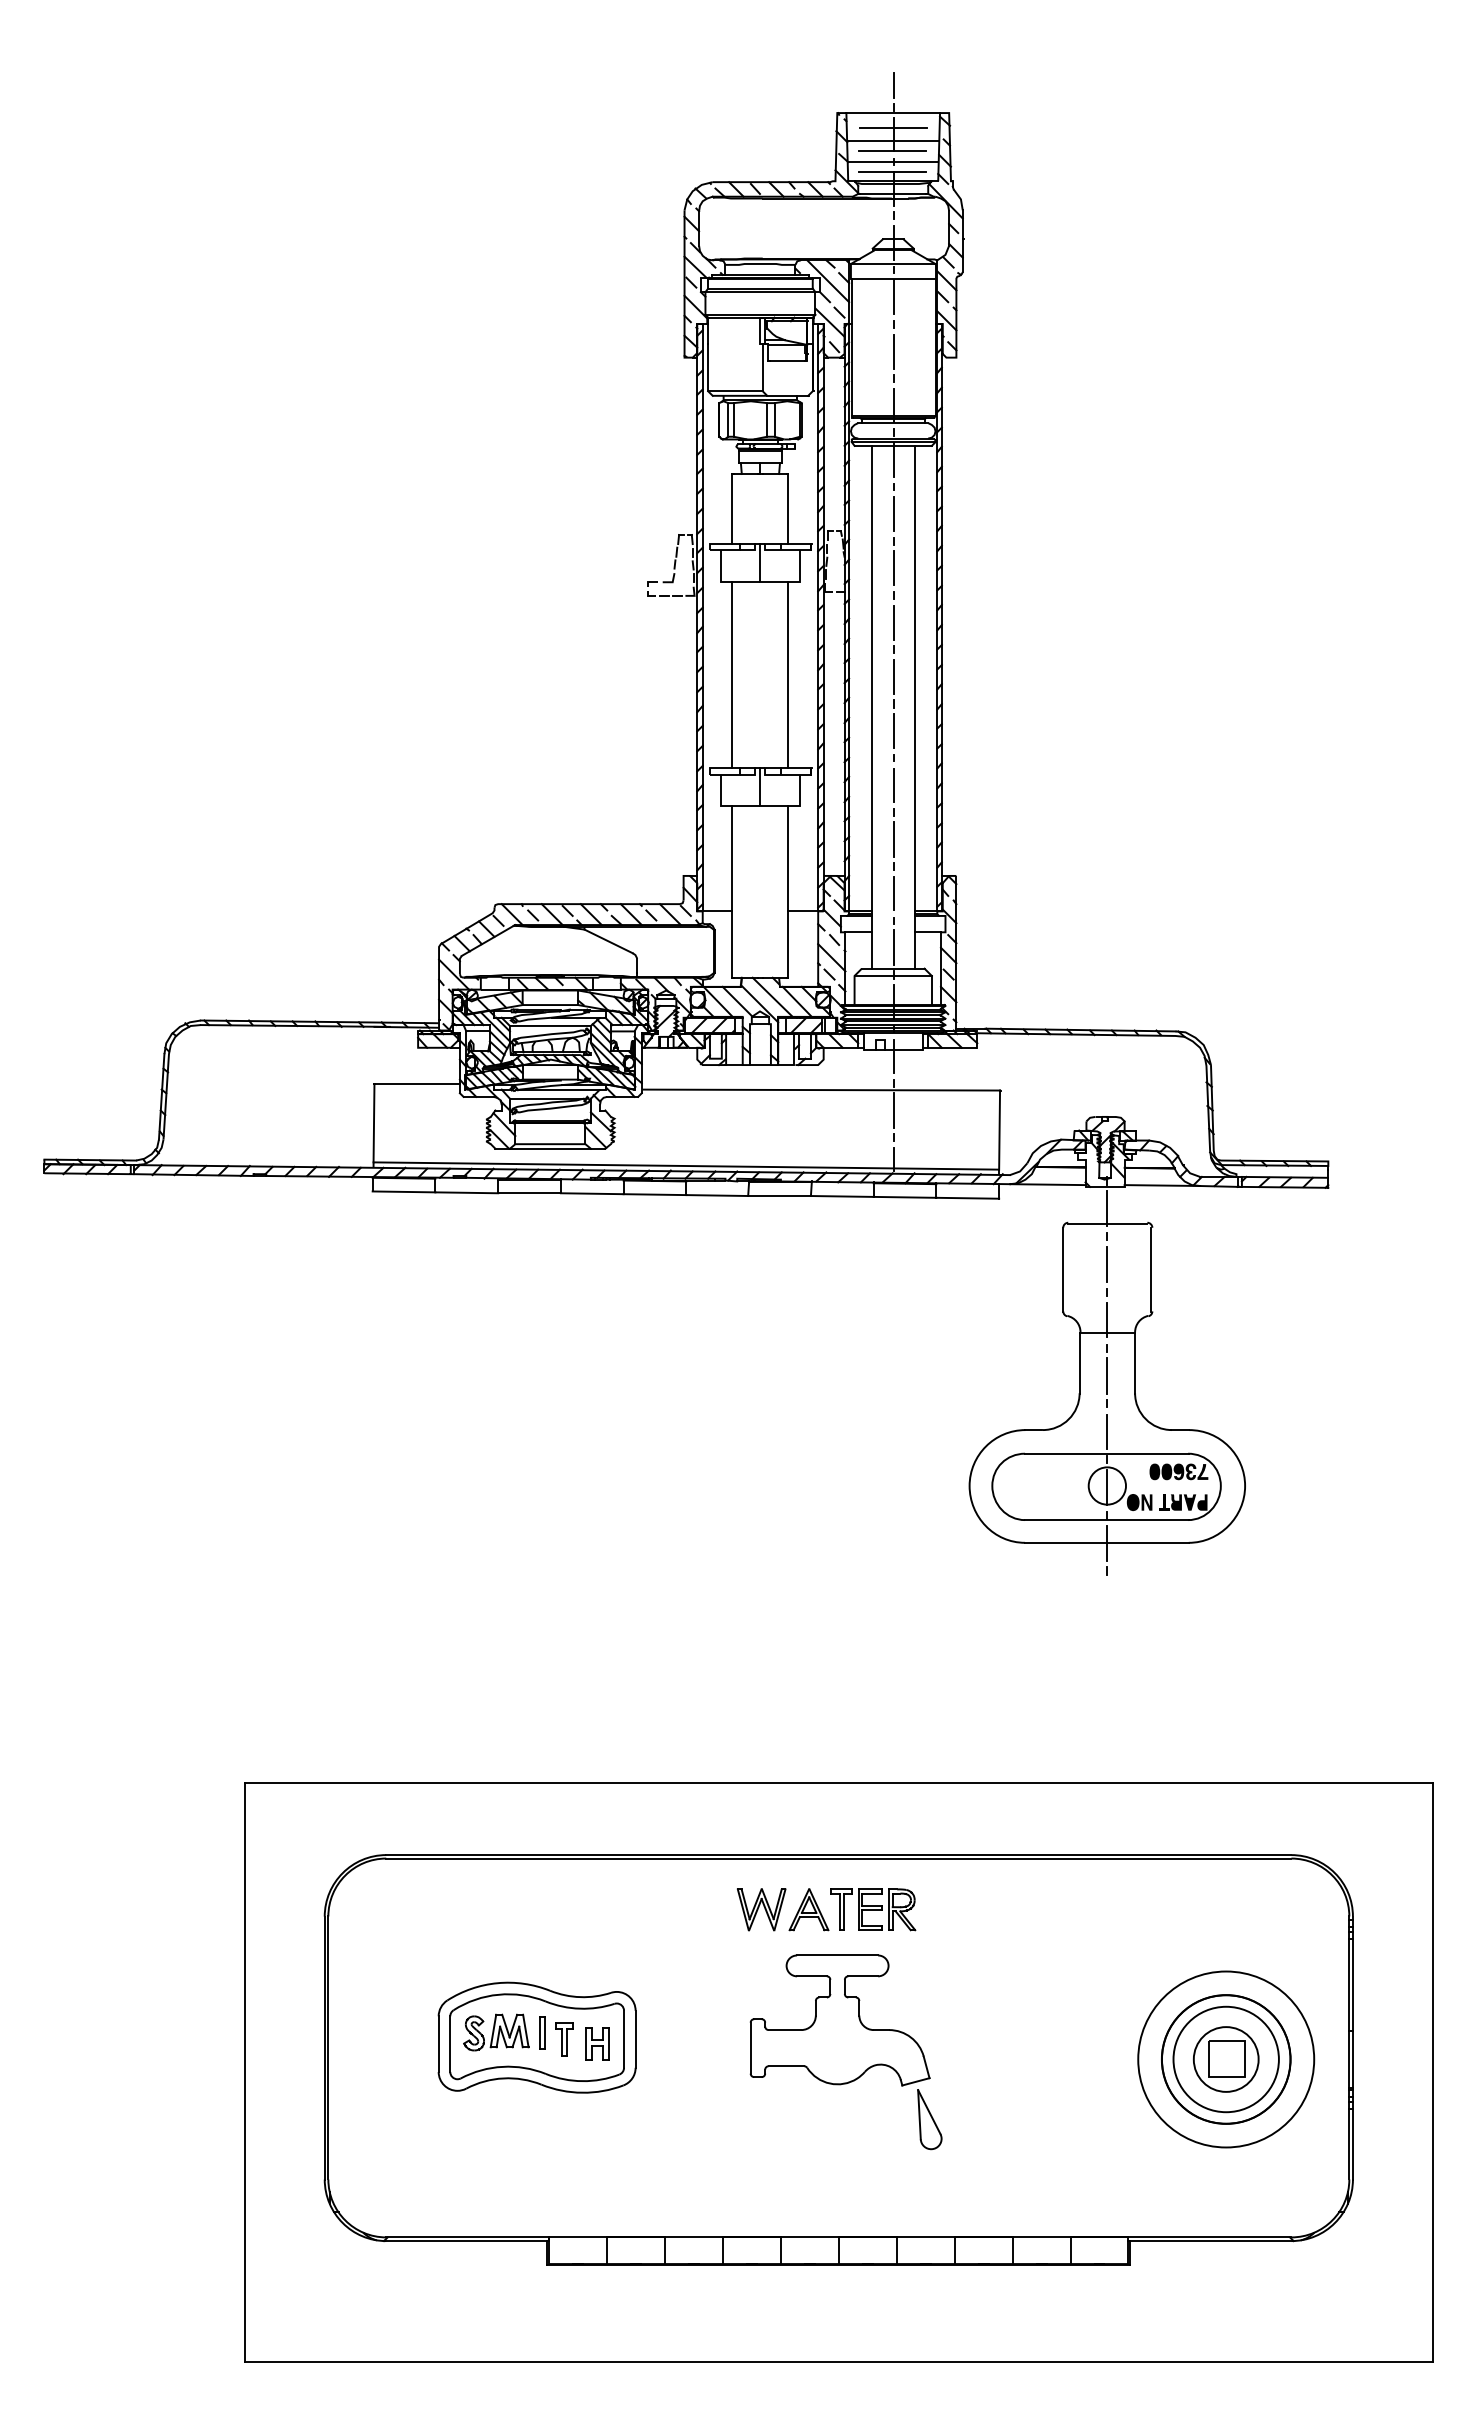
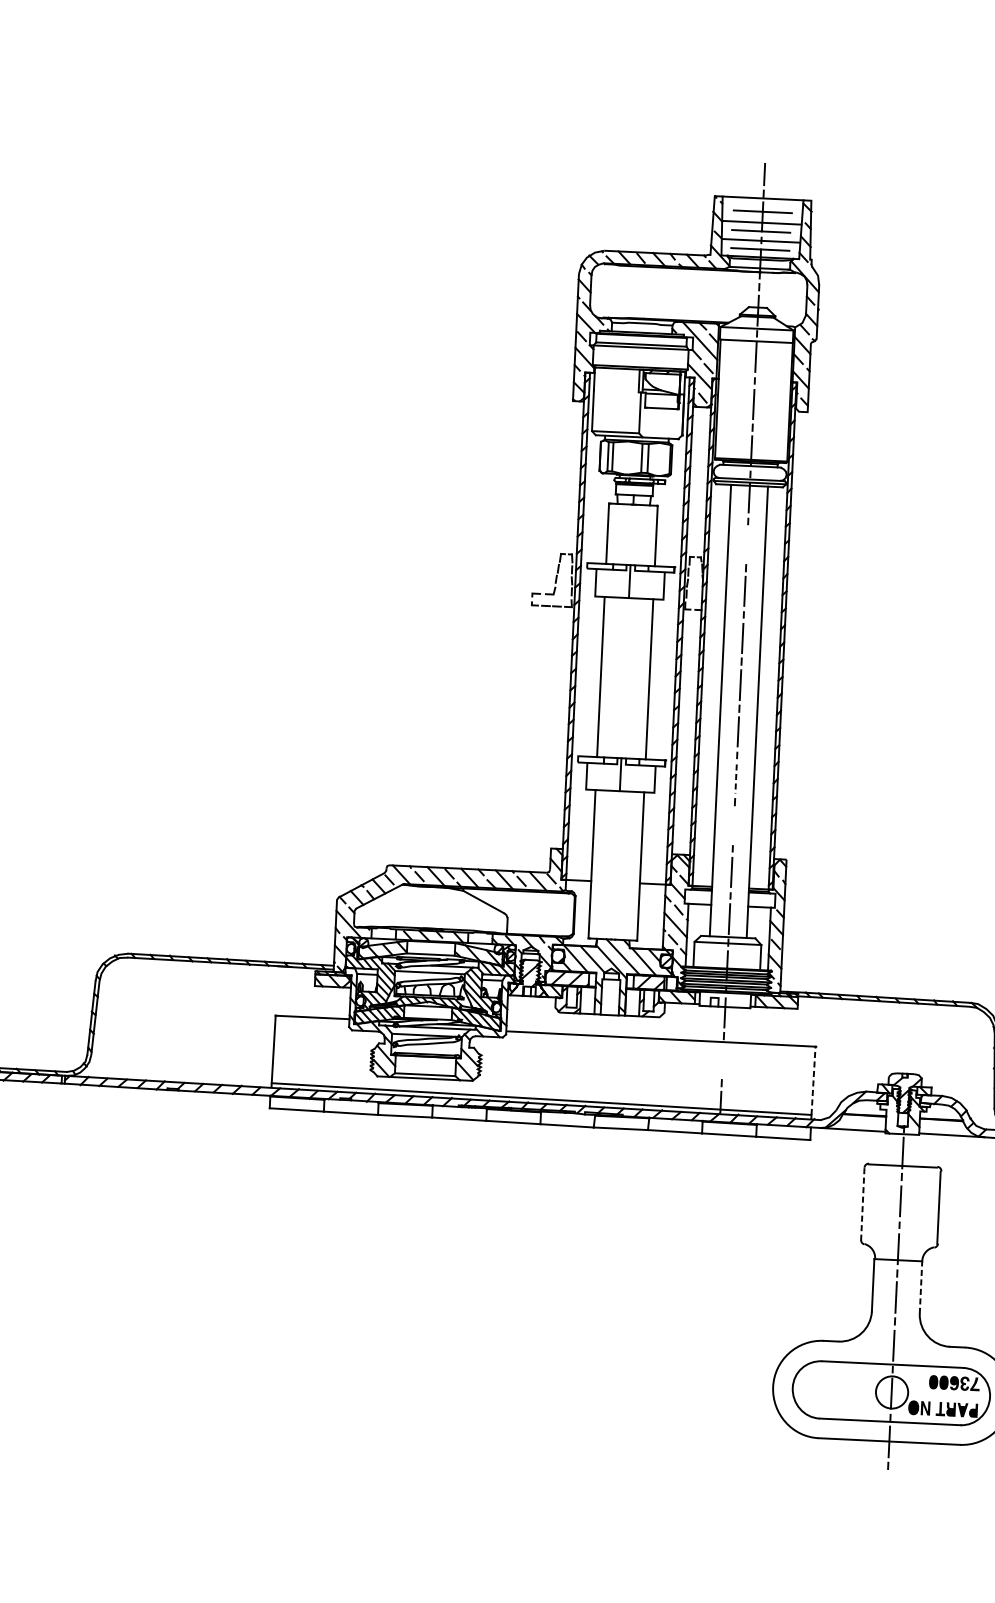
line: (893, 513) -> (747, 544), removed
line: (893, 785) -> (735, 779), solid -> dashed
line: (893, 839) -> (733, 825), removed
line: (893, 1110) -> (722, 1059), removed
line: (999, 1130) -> (813, 1081), solid -> dashed
line: (1063, 1270) -> (862, 1204), solid -> dashed
line: (1135, 1362) -> (921, 1287), solid -> dashed

